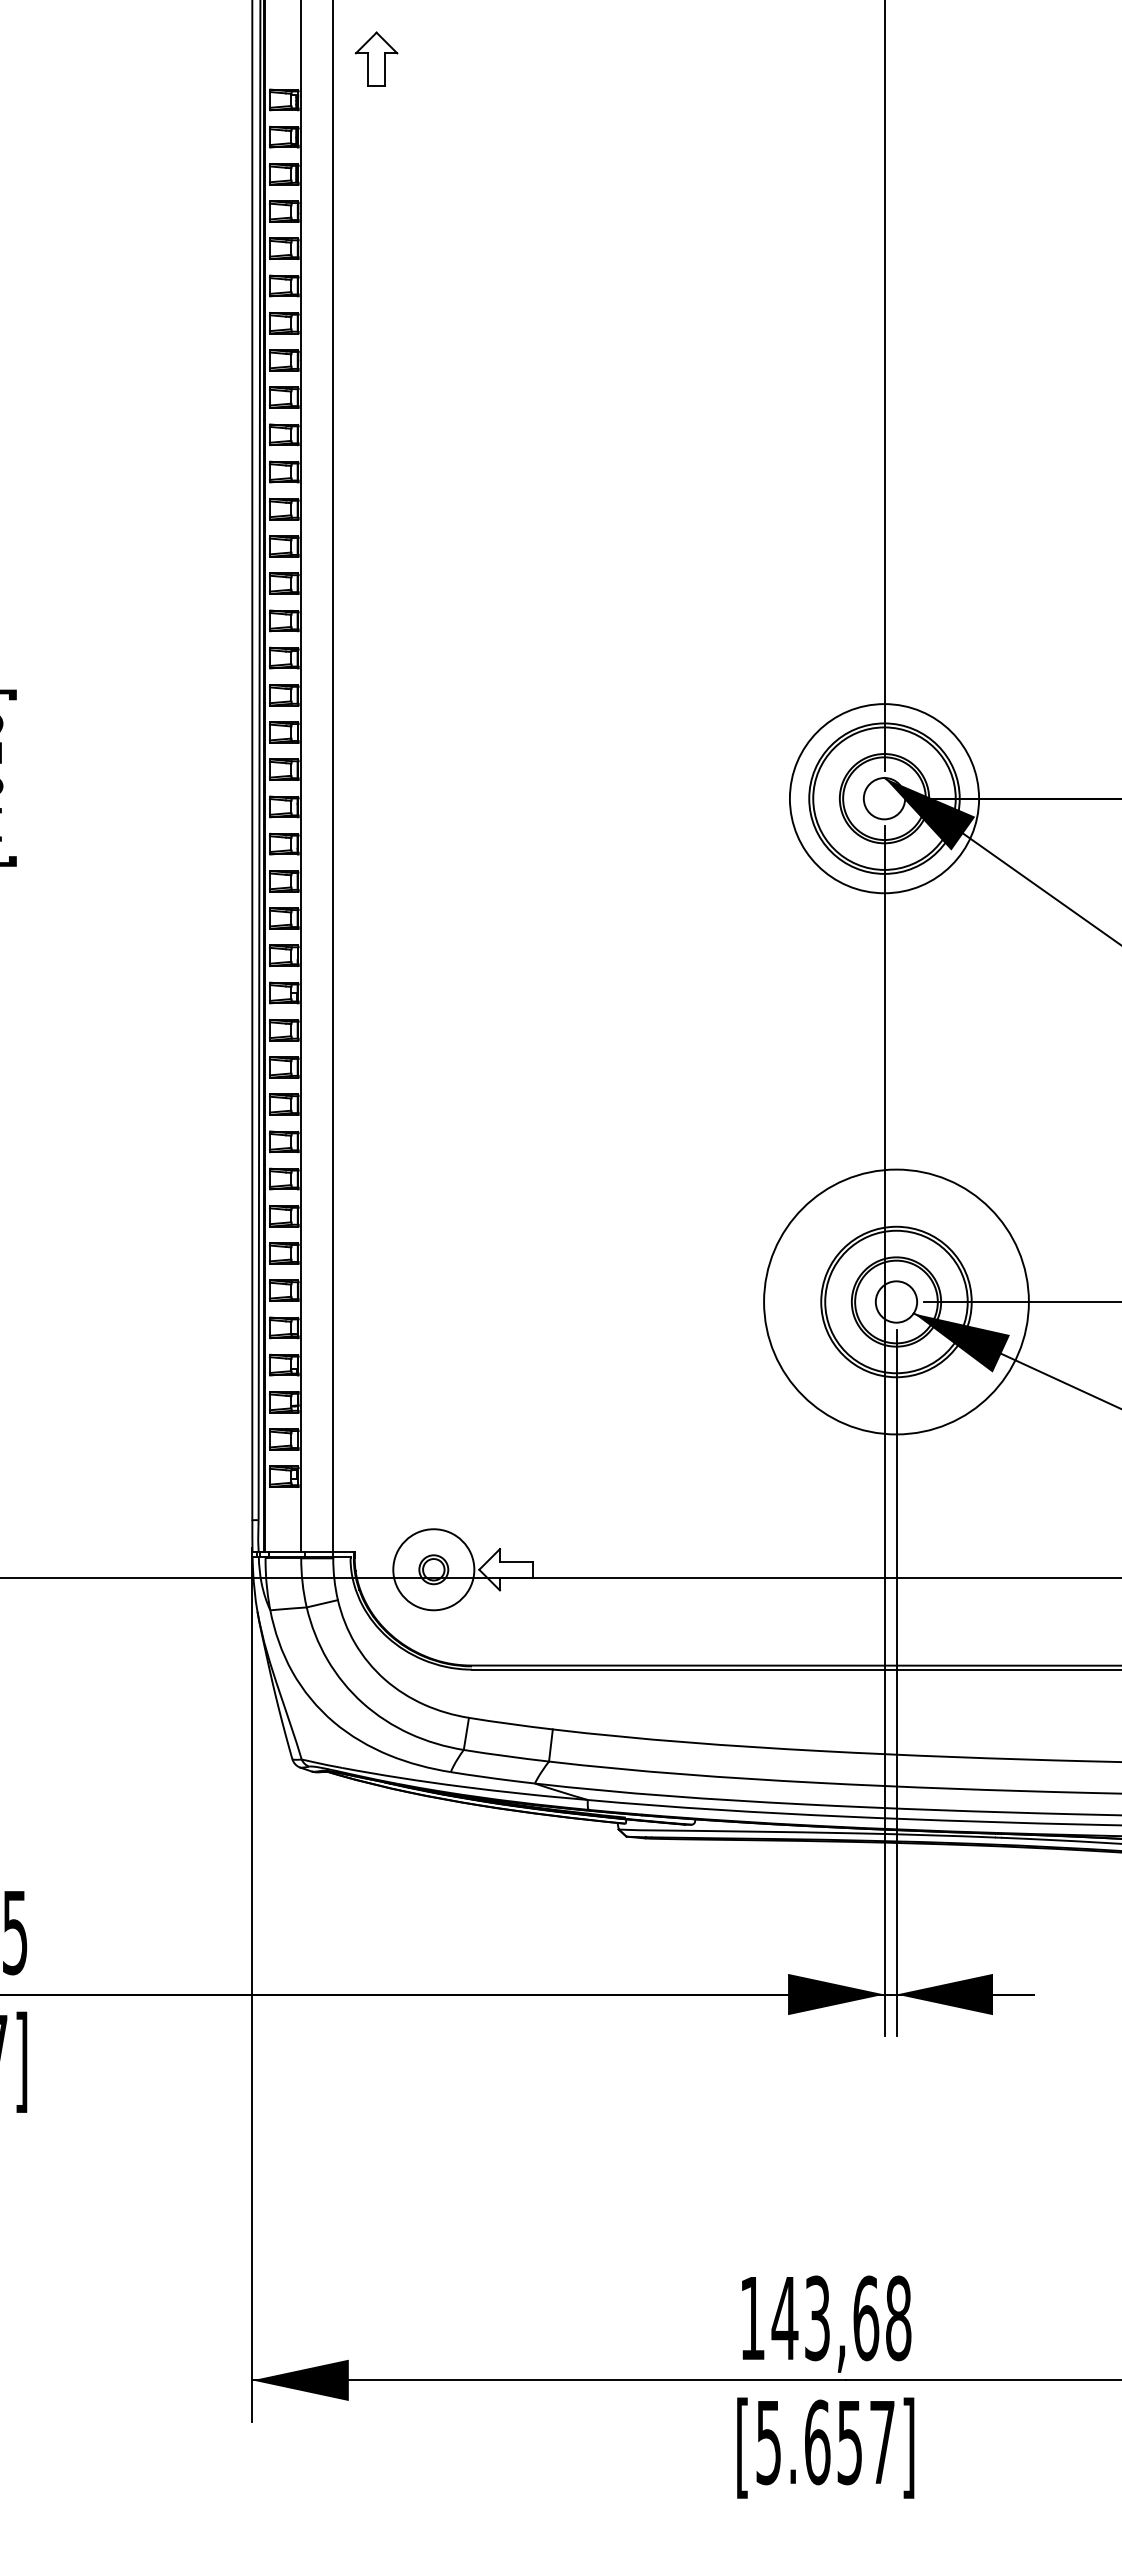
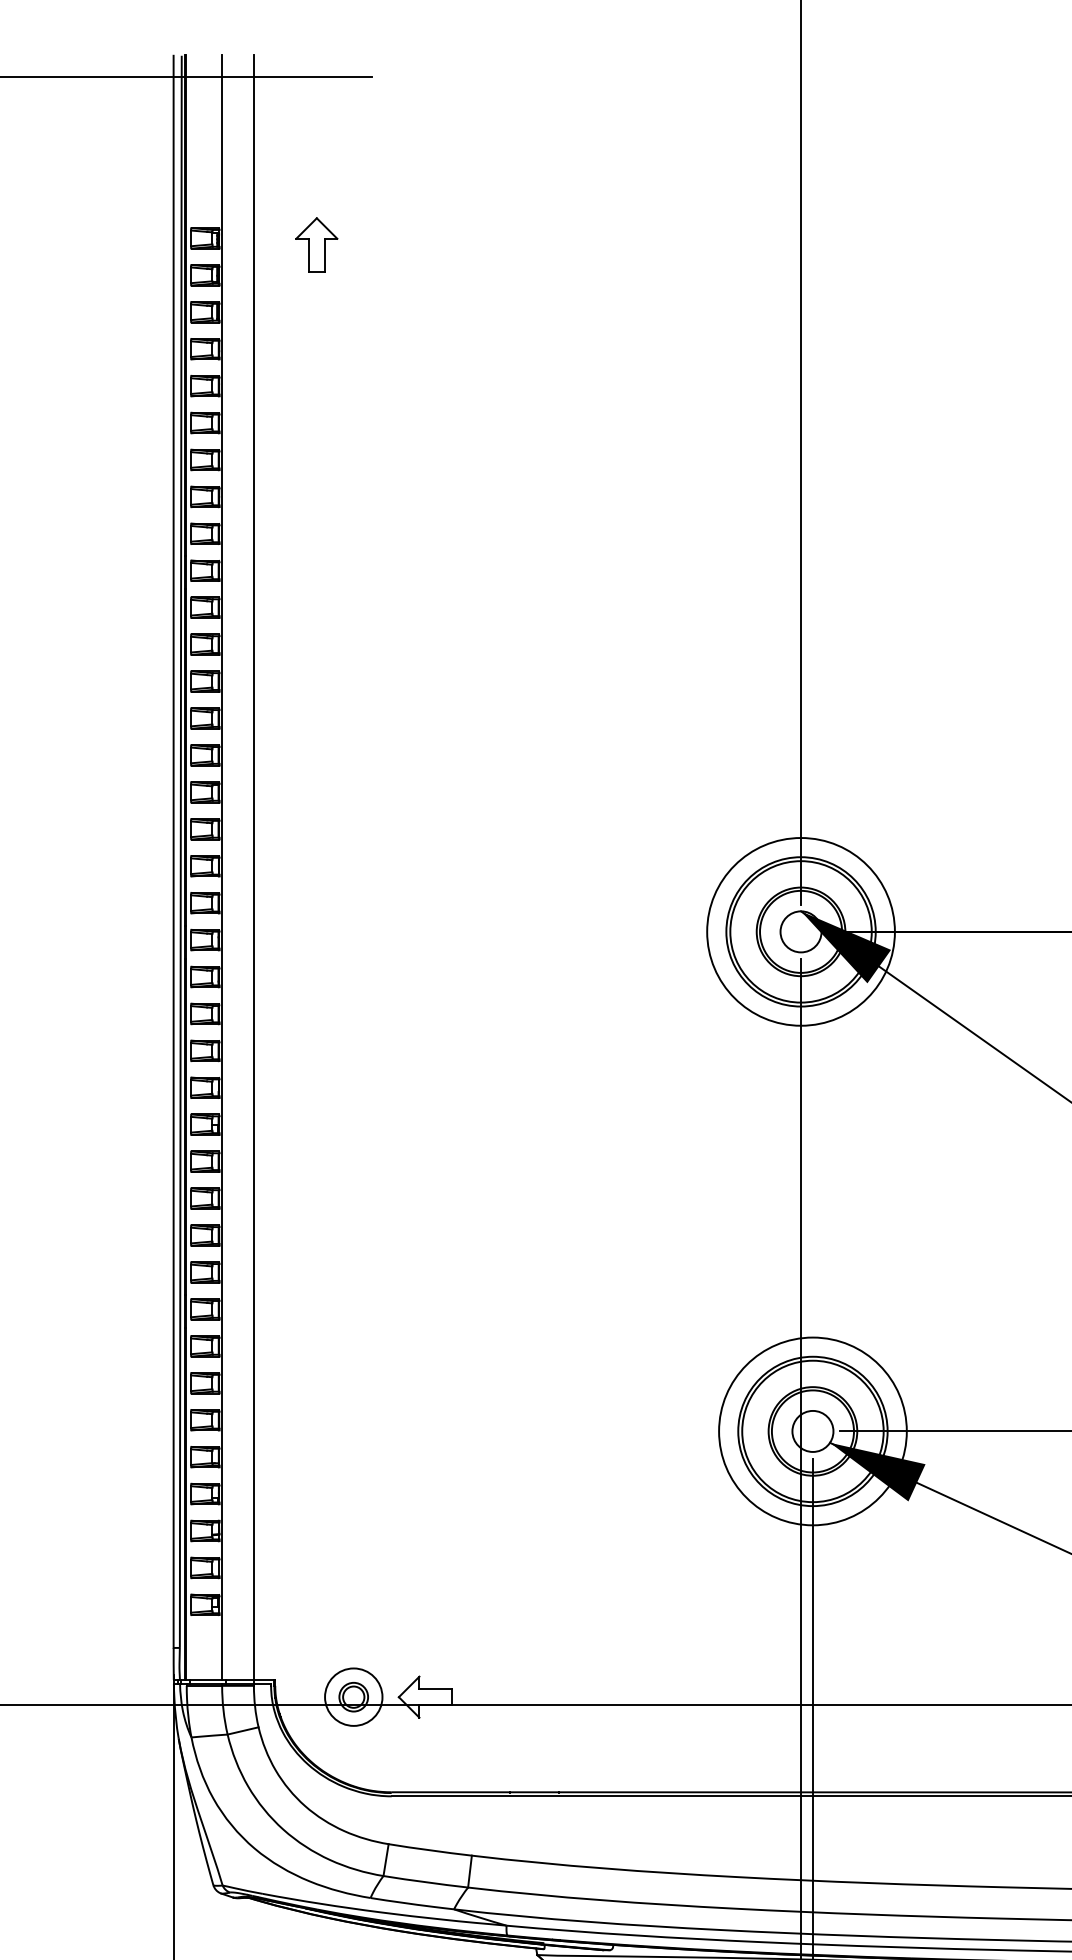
part: (376, 58) -> (316, 243), moved
circle: (896, 1301) -> (812, 1430), size x0.71
circle: (433, 1569) -> (353, 1696), size x0.71

